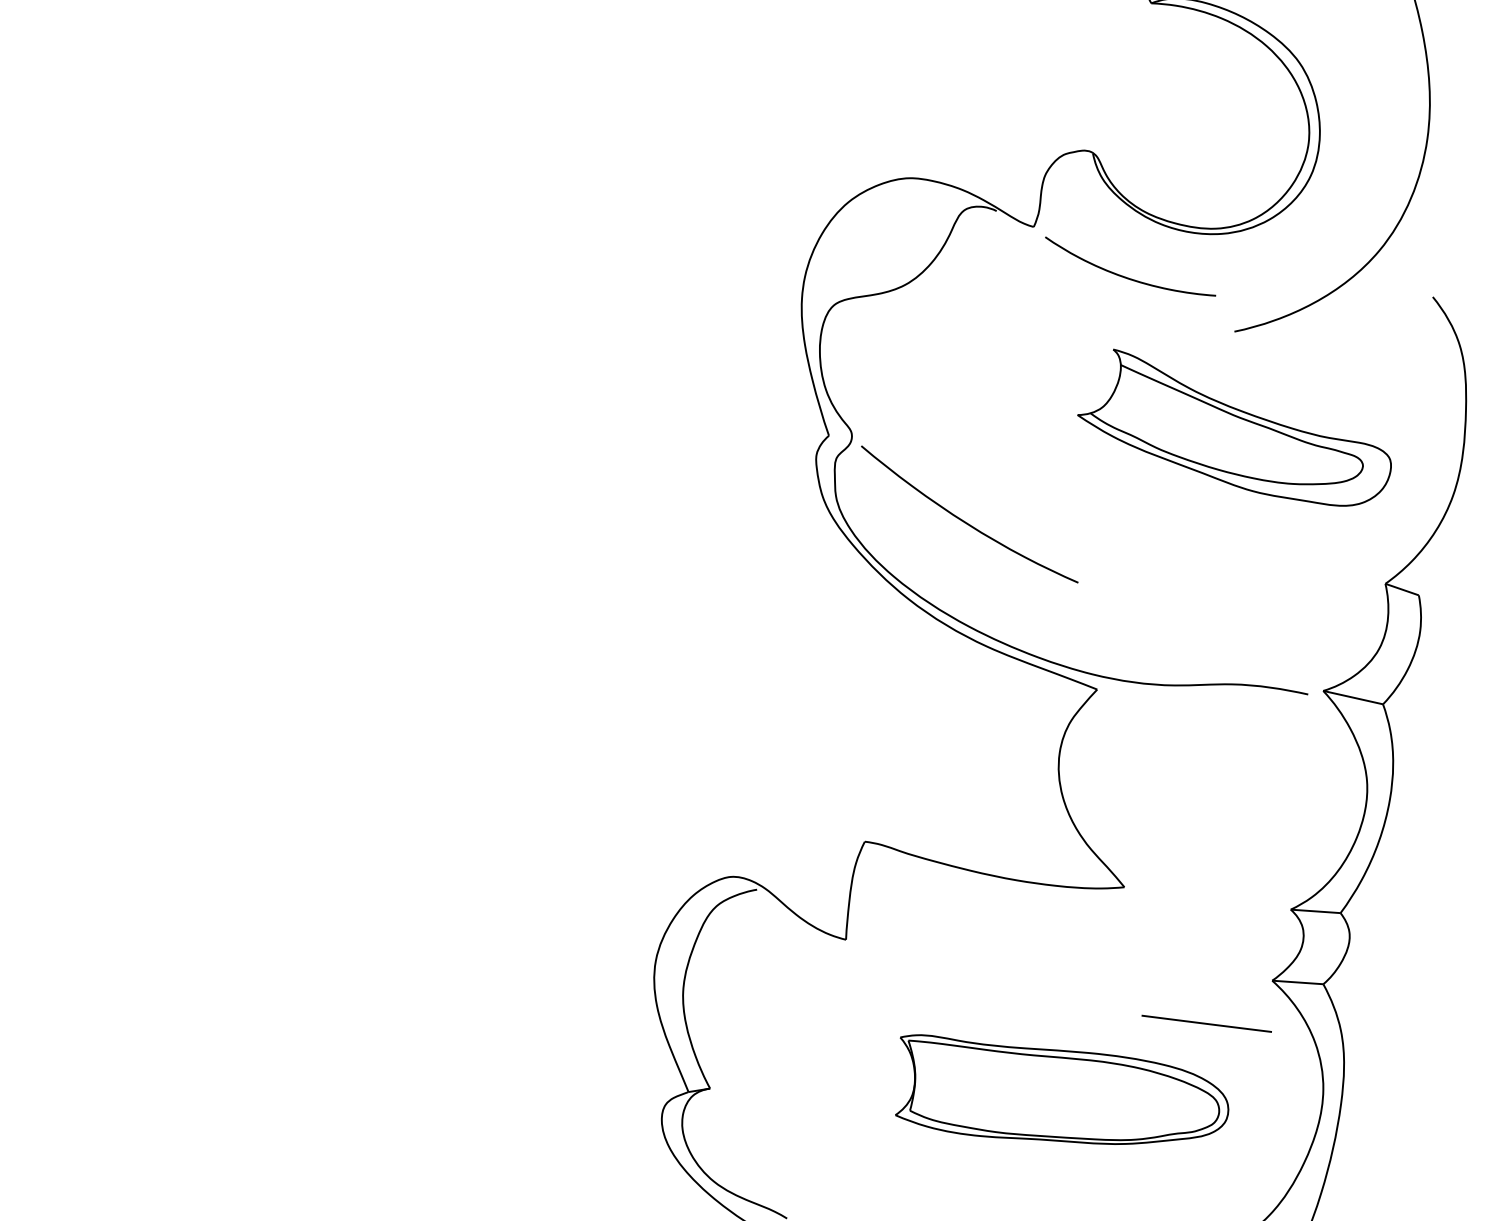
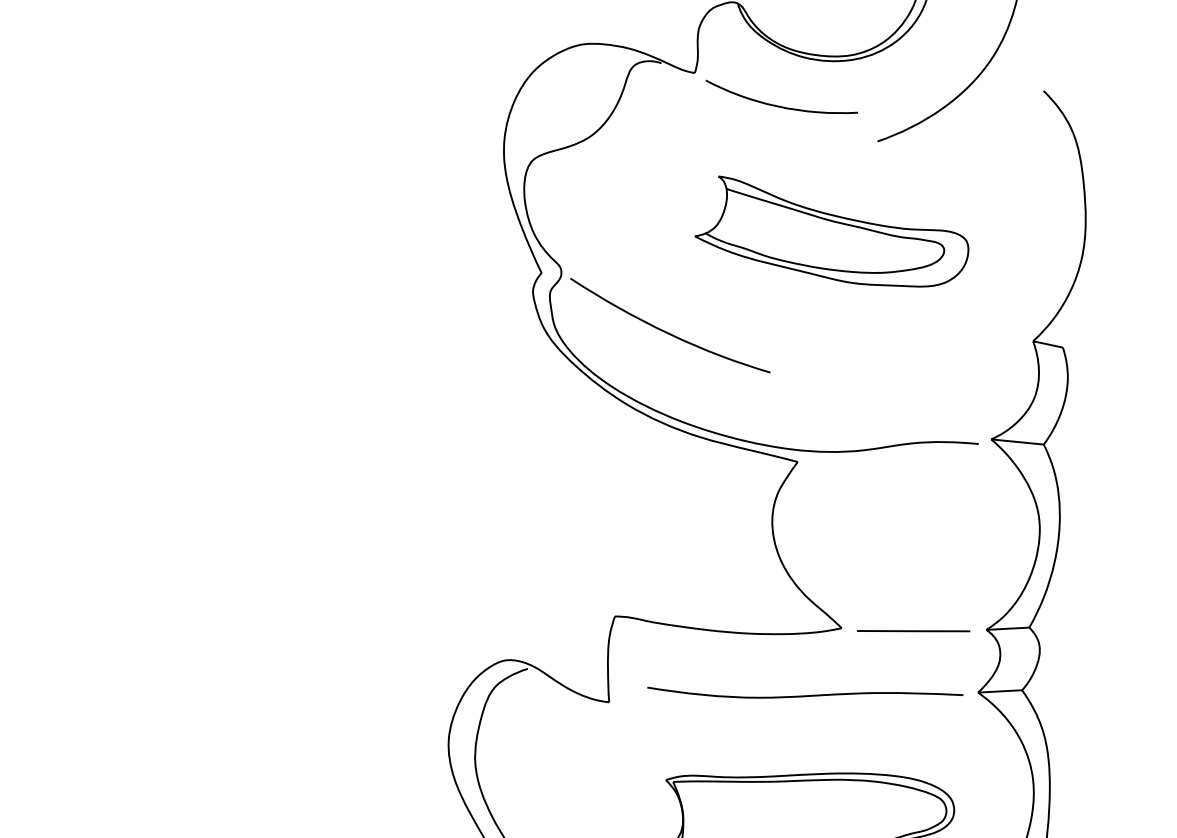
part: (1234, 427) -> (830, 230), moved
curve: (1073, 959) -> (805, 695), added
line: (1206, 1023) -> (913, 630), moved

